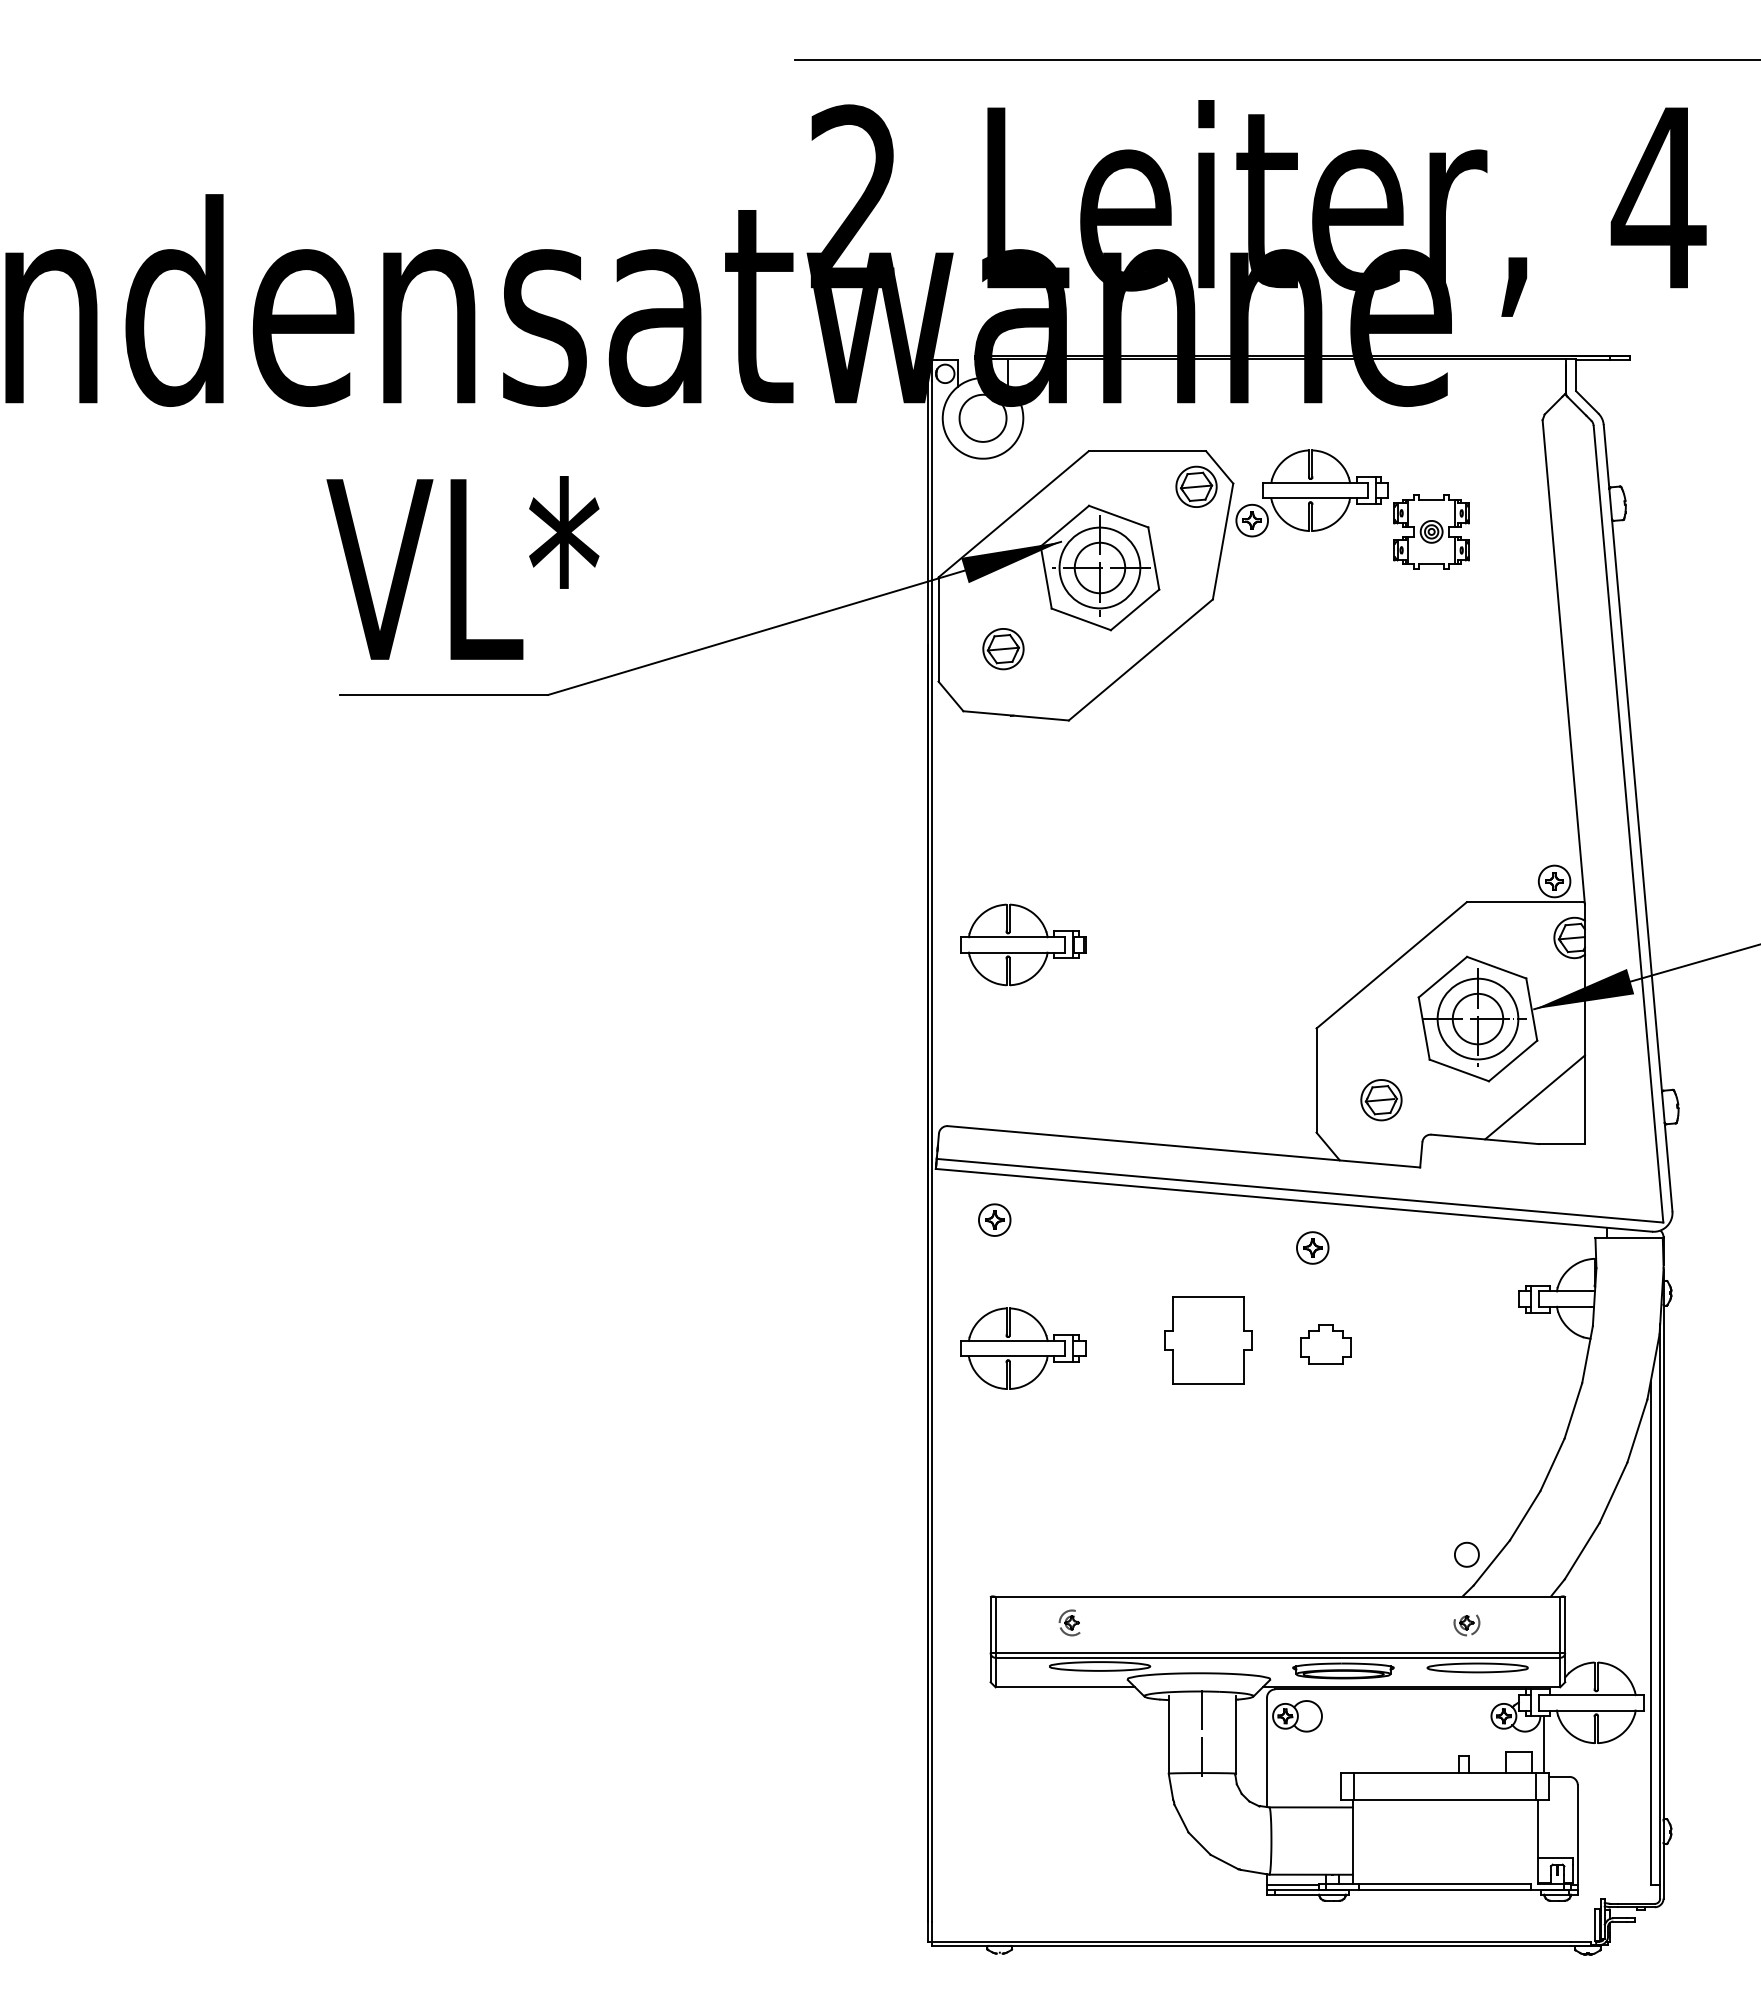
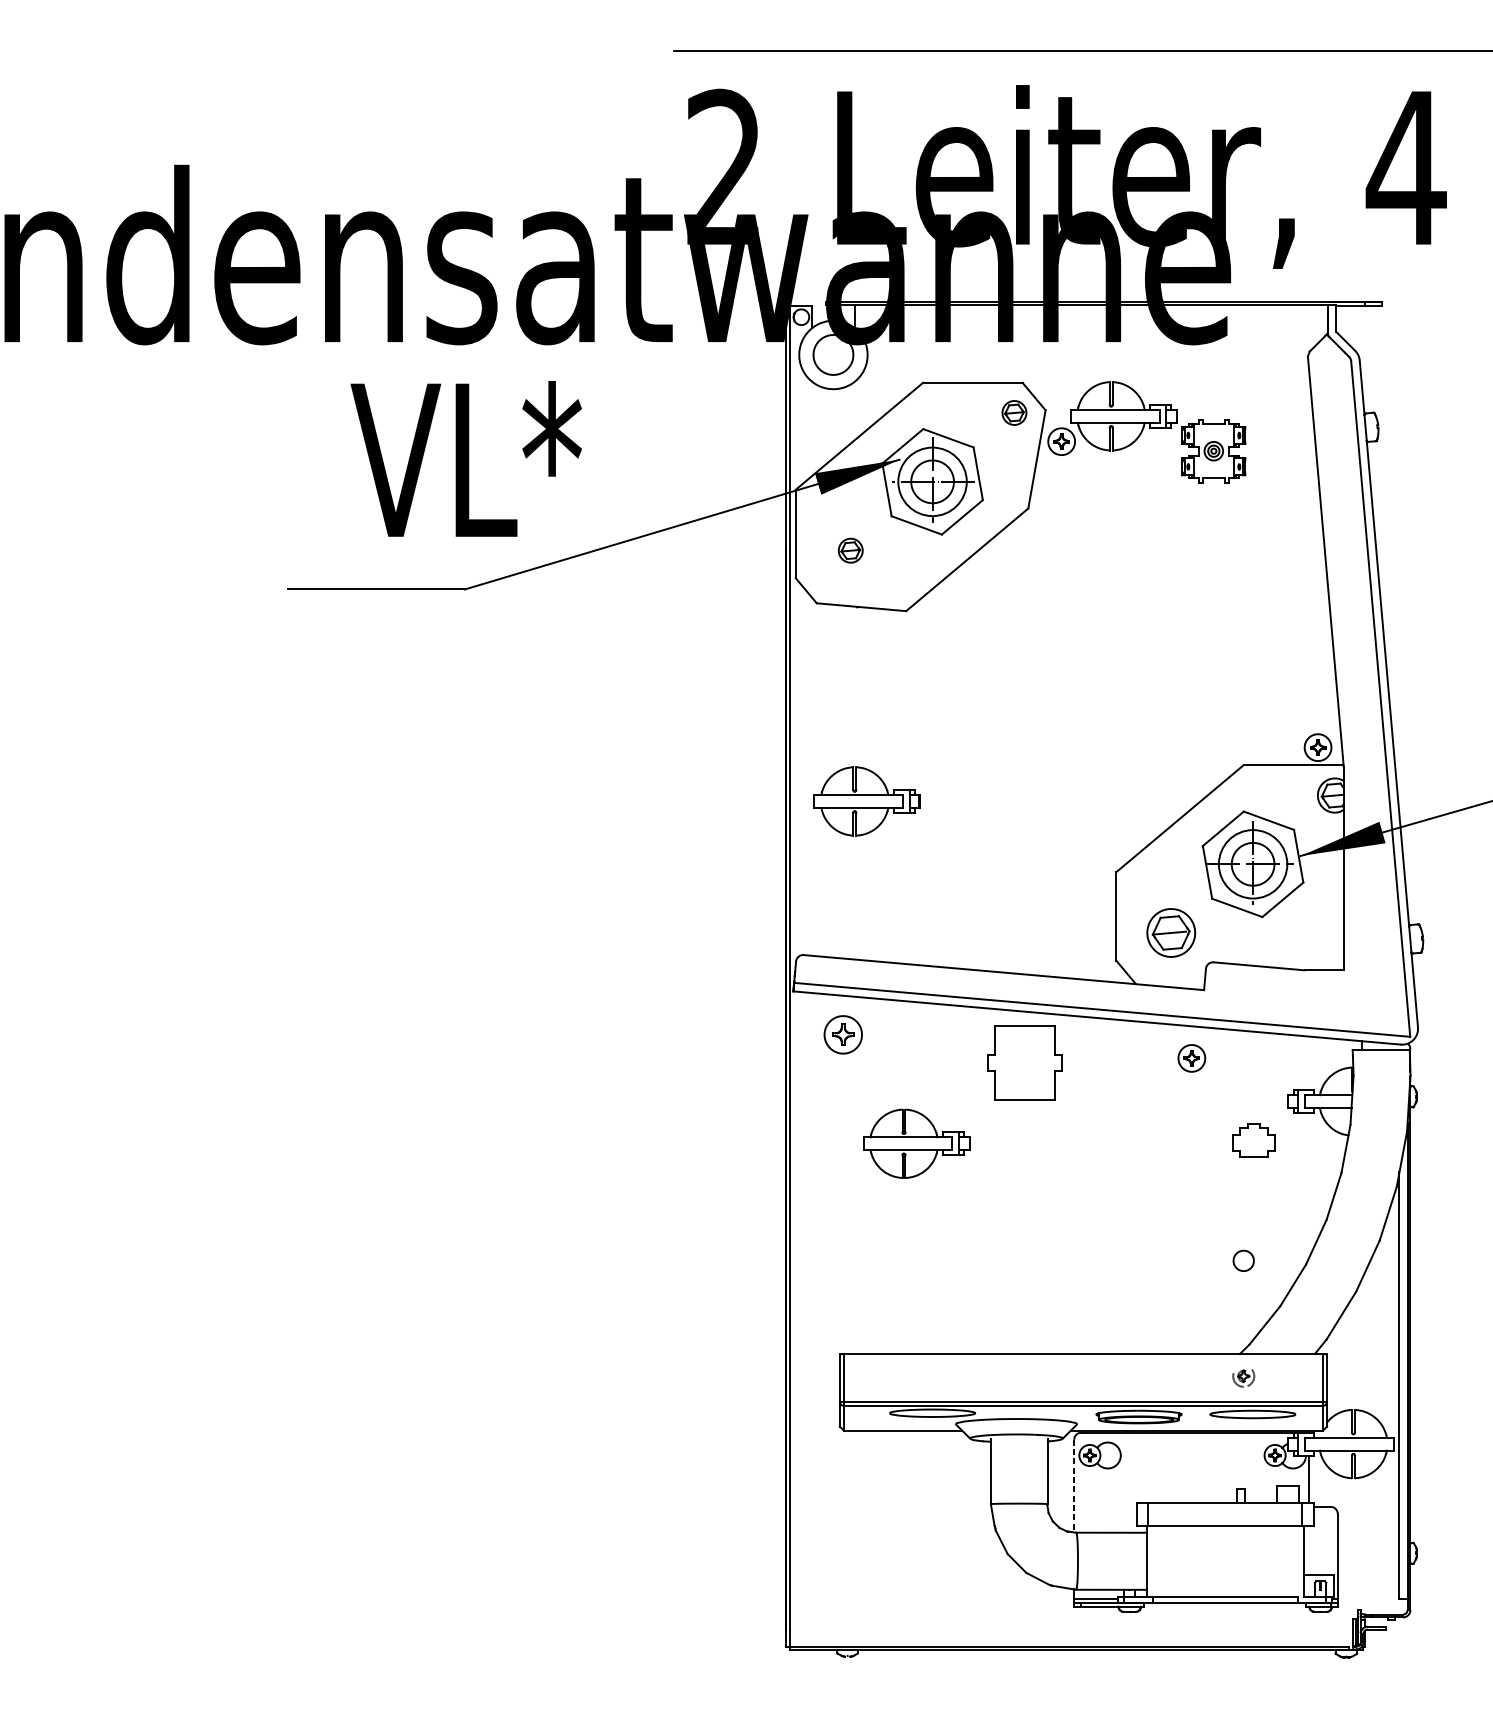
part: (1196, 486) -> (1014, 412), size x0.7
text: (462, 567) -> (465, 458), moved
part: (1003, 649) -> (850, 550), size x0.7
line: (1534, 1097) -> (1301, 930), removed
part: (1381, 1100) -> (1171, 933), size x1.4
part: (994, 1219) -> (843, 1034), size x1.4
part: (1312, 1247) -> (1191, 1057), moved
part: (1208, 1340) -> (1024, 1063), moved
part: (1325, 1344) -> (1253, 1140), moved
part: (1023, 1348) -> (916, 1143), moved
part: (1466, 1554) -> (1243, 1260), moved
part: (1069, 1622) -> (906, 1375), removed
line: (1202, 1734) -> (1019, 1470), removed
line: (1267, 1752) -> (1074, 1486), solid -> dashed

